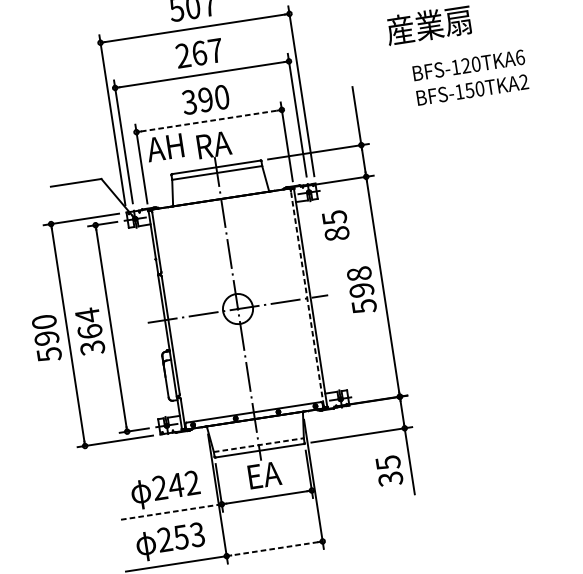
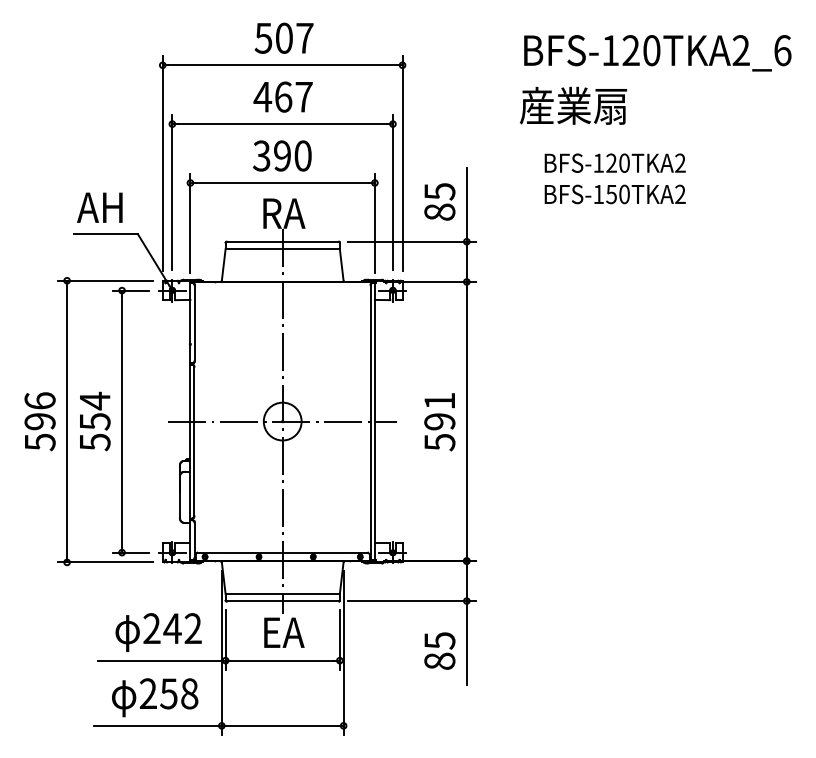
text: (182, 55) -> (262, 96), 267 -> 467
text: (520, 56) -> (680, 162), BFS-120TKA6 -> BFS-120TKA2
line: (209, 120) -> (282, 182), dashed -> solid
text: (164, 147) -> (99, 207), moved
text: (335, 225) -> (439, 201), moved
text: (359, 273) -> (439, 400), 598 -> 591
line: (307, 298) -> (370, 421), dashed -> solid
text: (43, 321) -> (39, 400), 590 -> 596
text: (90, 339) -> (94, 431), 364 -> 554
line: (259, 445) -> (283, 594), dashed -> solid
text: (390, 479) -> (439, 661), 35 -> 85
line: (171, 511) -> (161, 660), dashed -> solid
text: (197, 534) -> (189, 693), 253 -> 258
line: (274, 548) -> (282, 725), dashed -> solid

